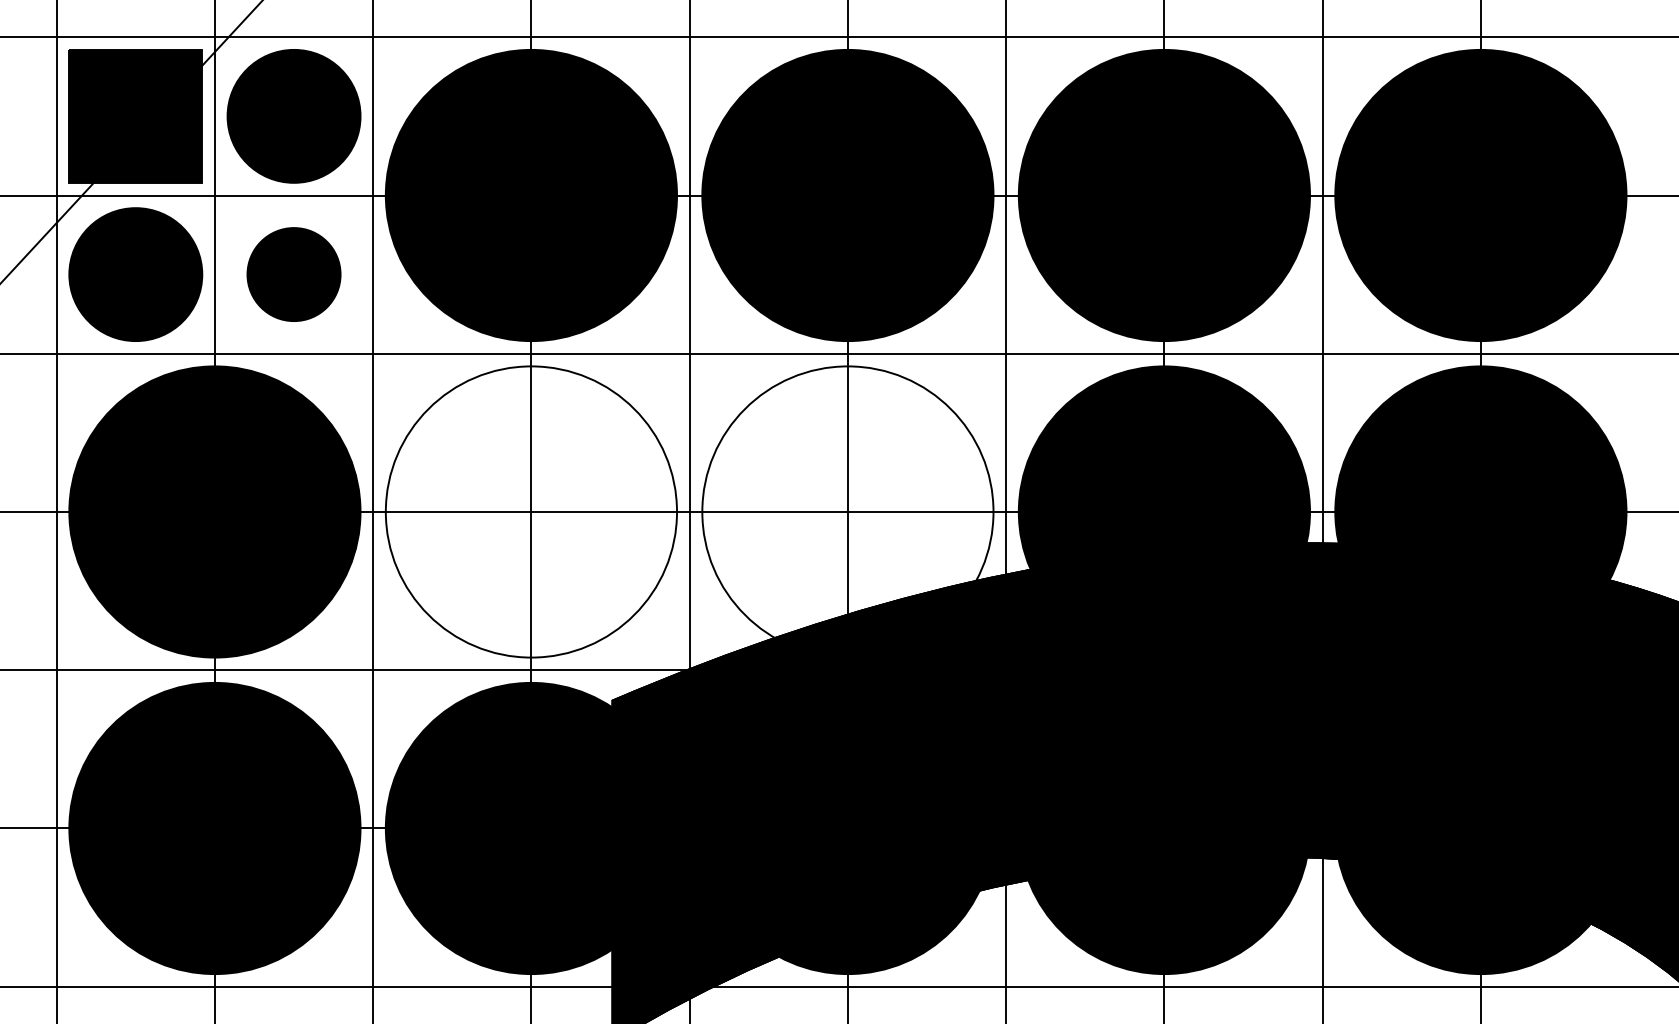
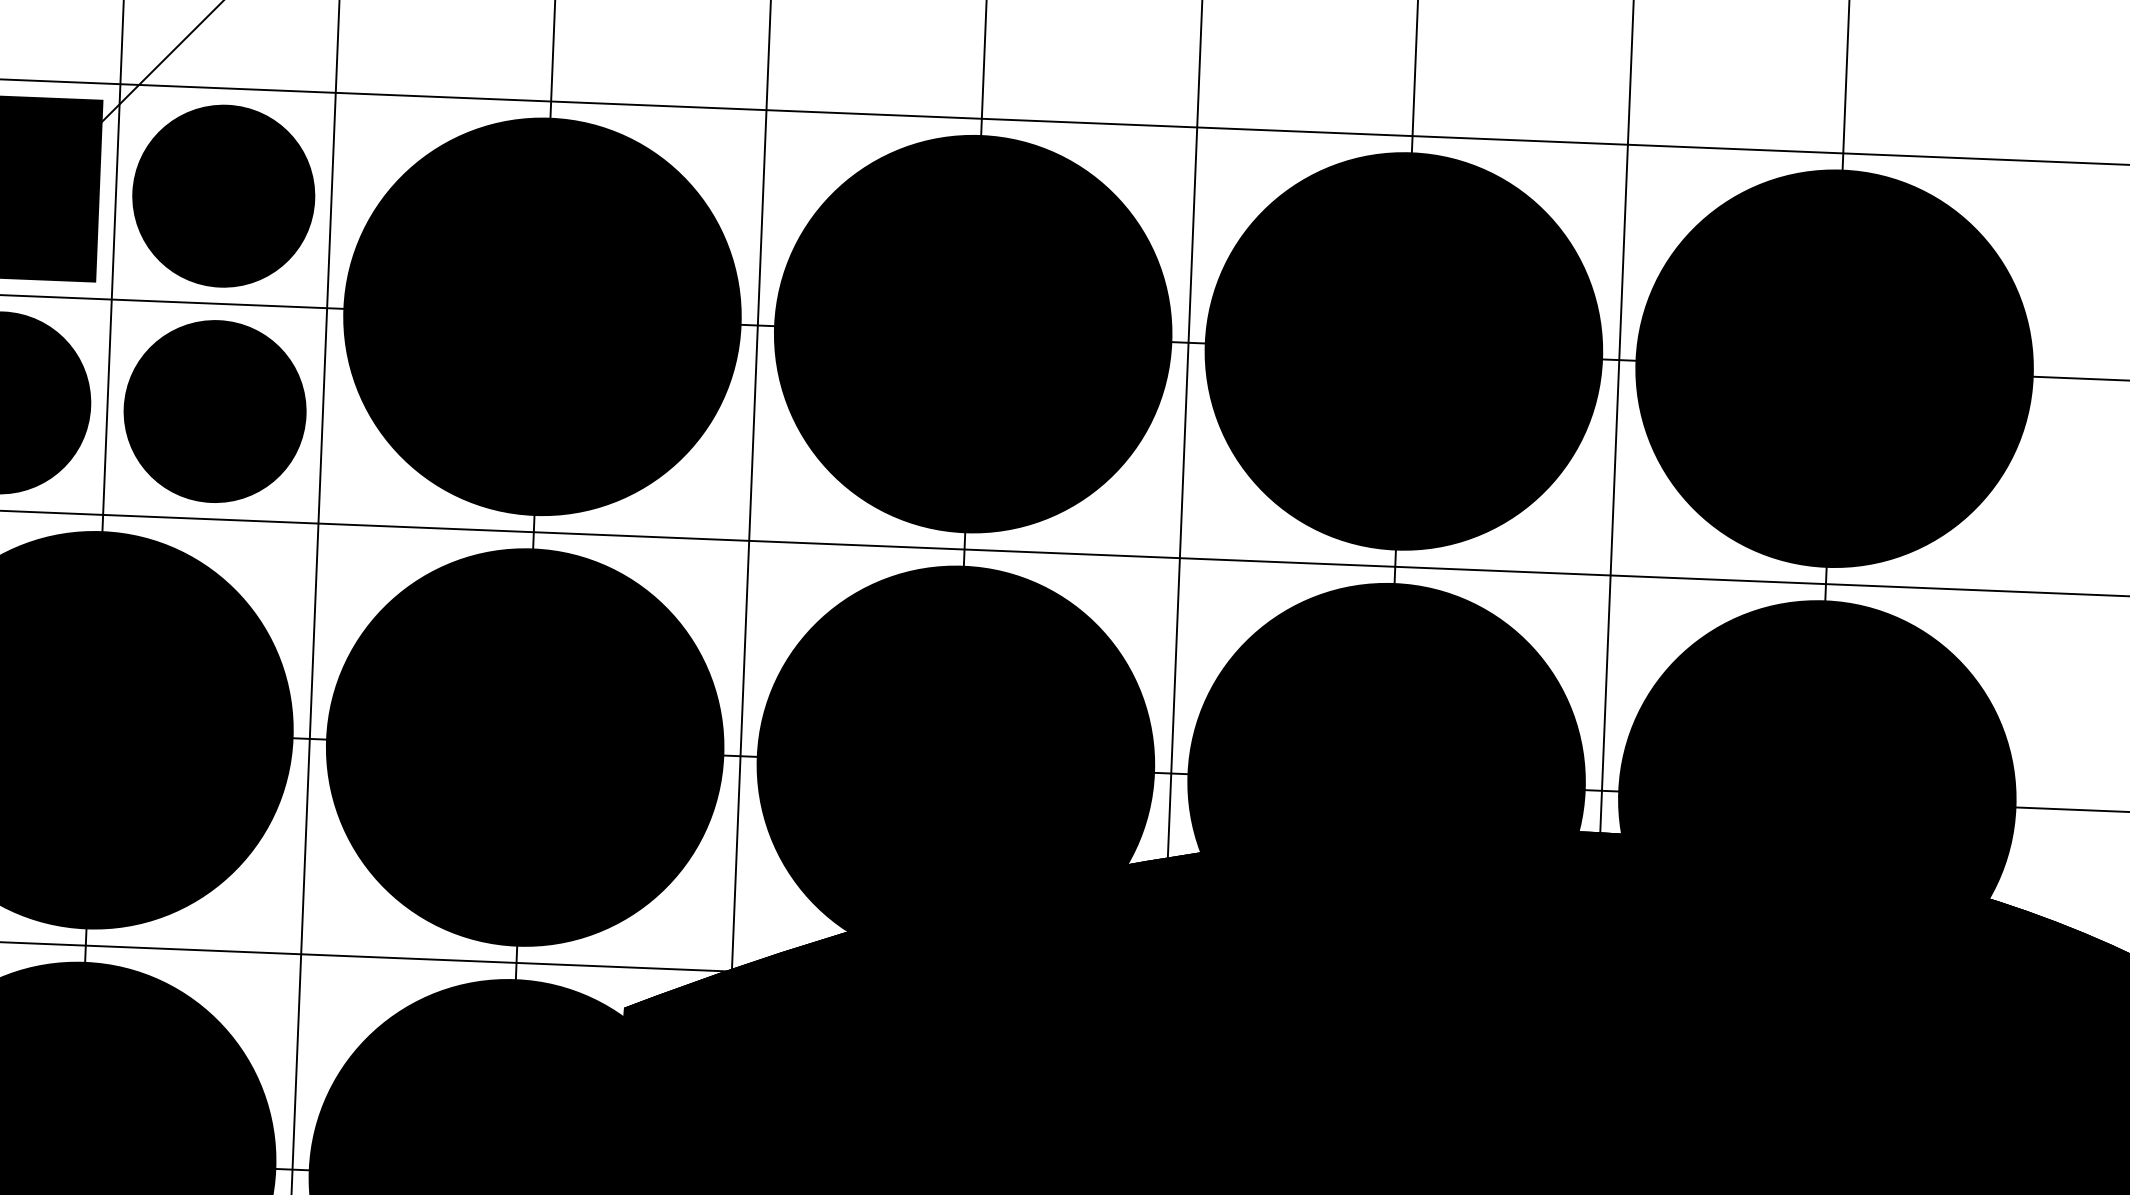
part: (293, 274) -> (214, 411), size x1.43
fill: (531, 511) -> (525, 746), added
fill: (847, 511) -> (955, 764), added

